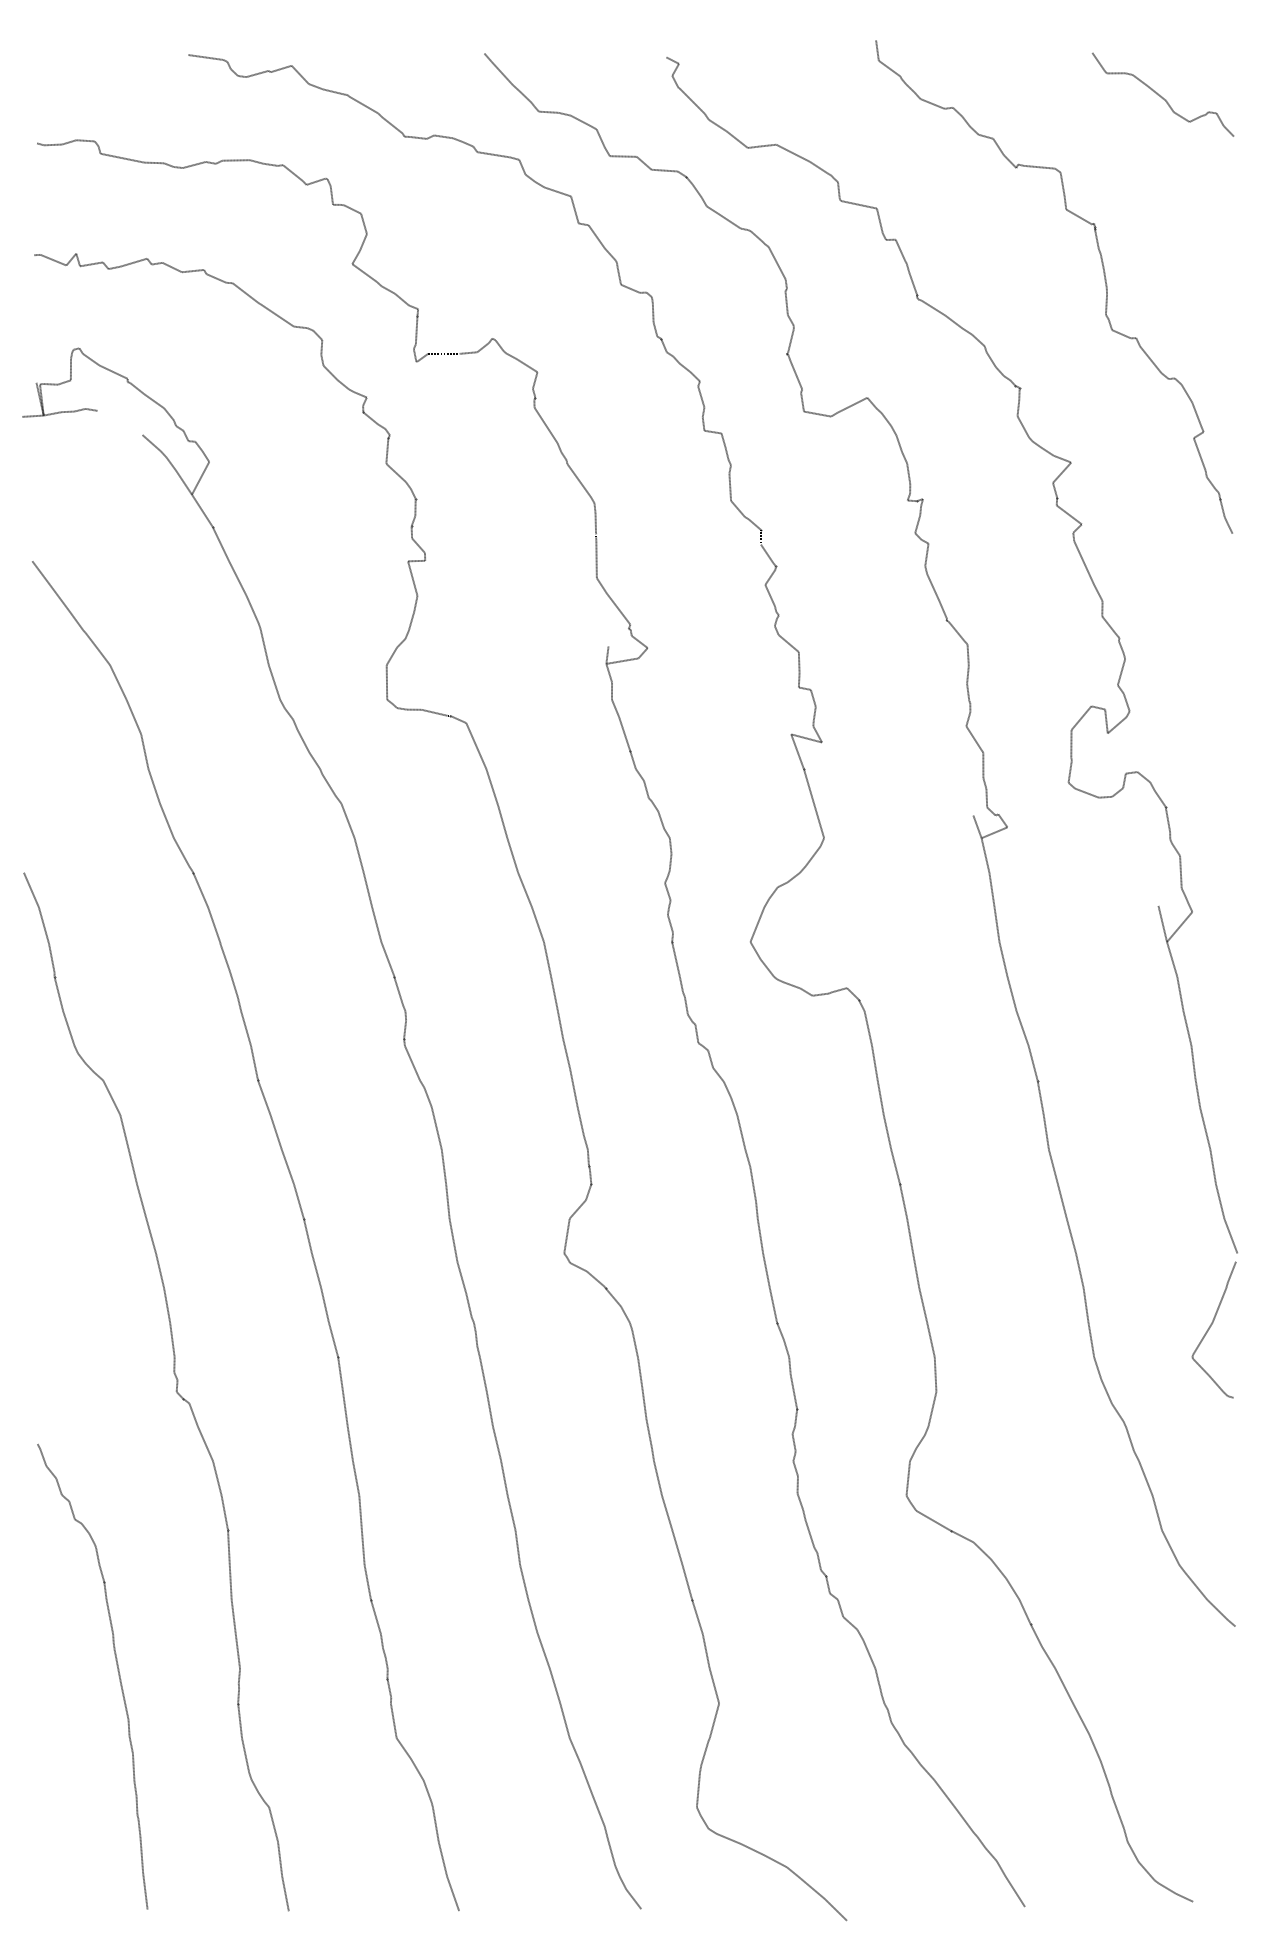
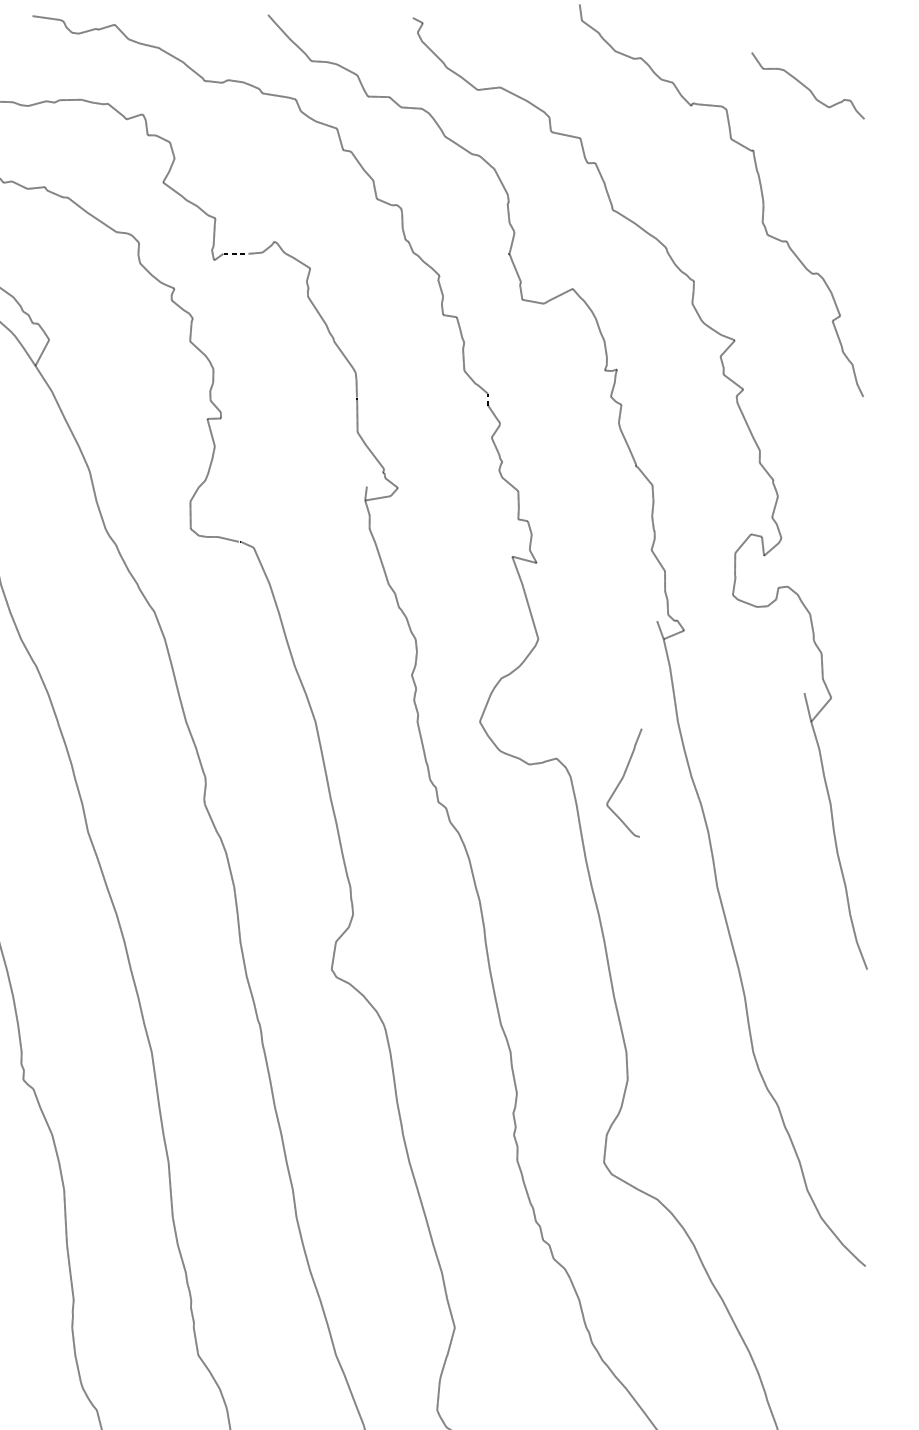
curve: (1162, 96) -> (807, 87), moved
curve: (1211, 1326) -> (622, 780), moved

